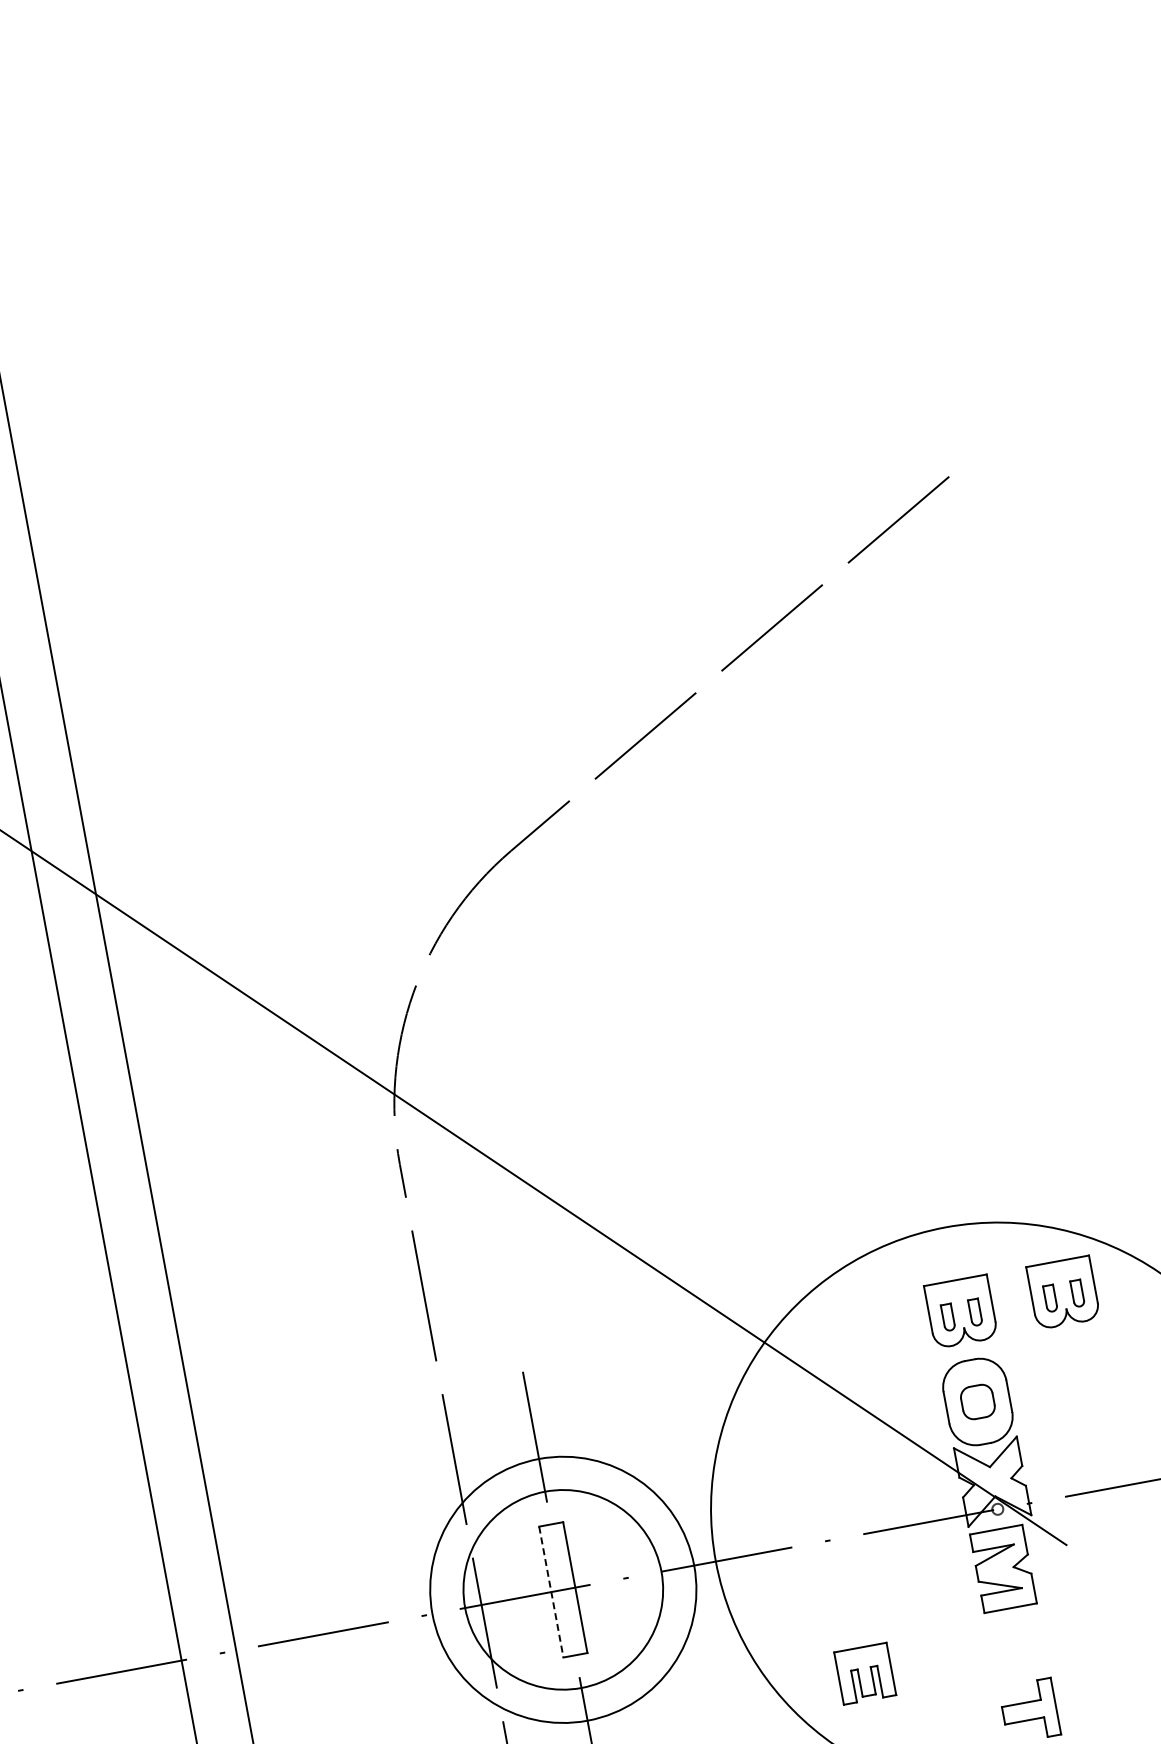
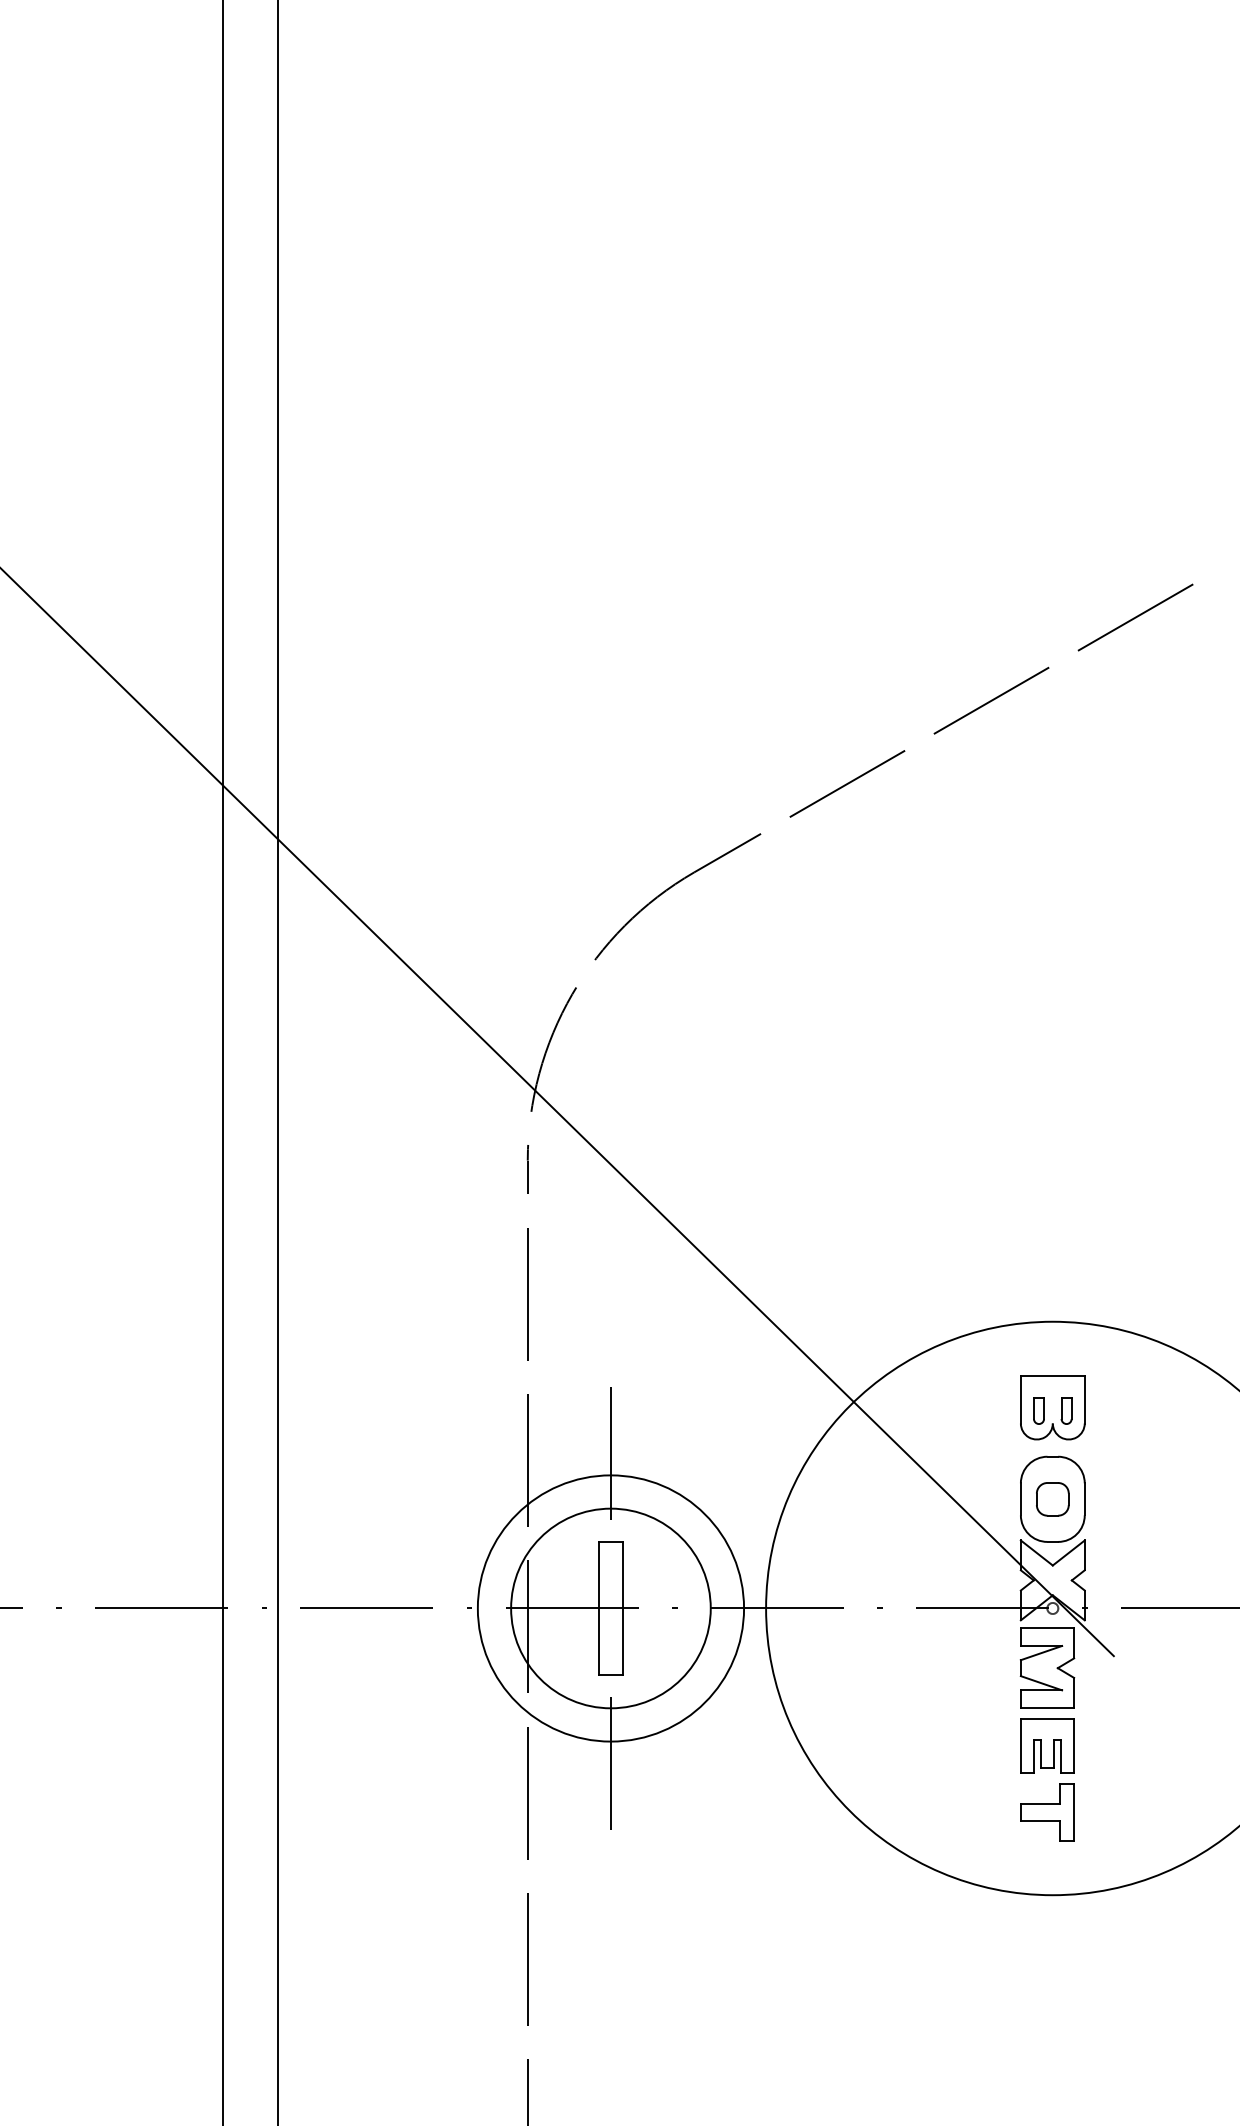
part: (1063, 1292) -> (1156, 1407), removed
line: (551, 1592) -> (598, 1608), dashed -> solid
part: (865, 1673) -> (1047, 1745), moved

